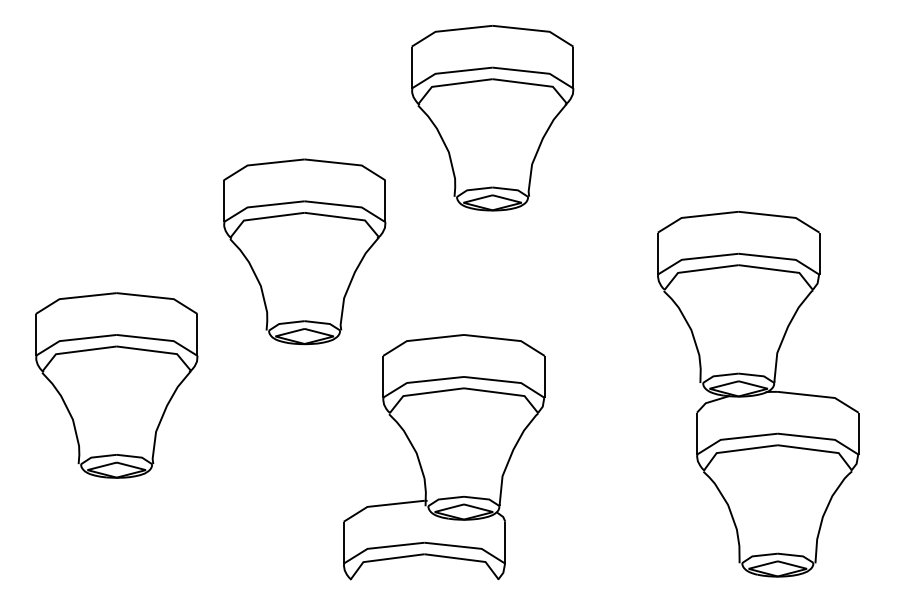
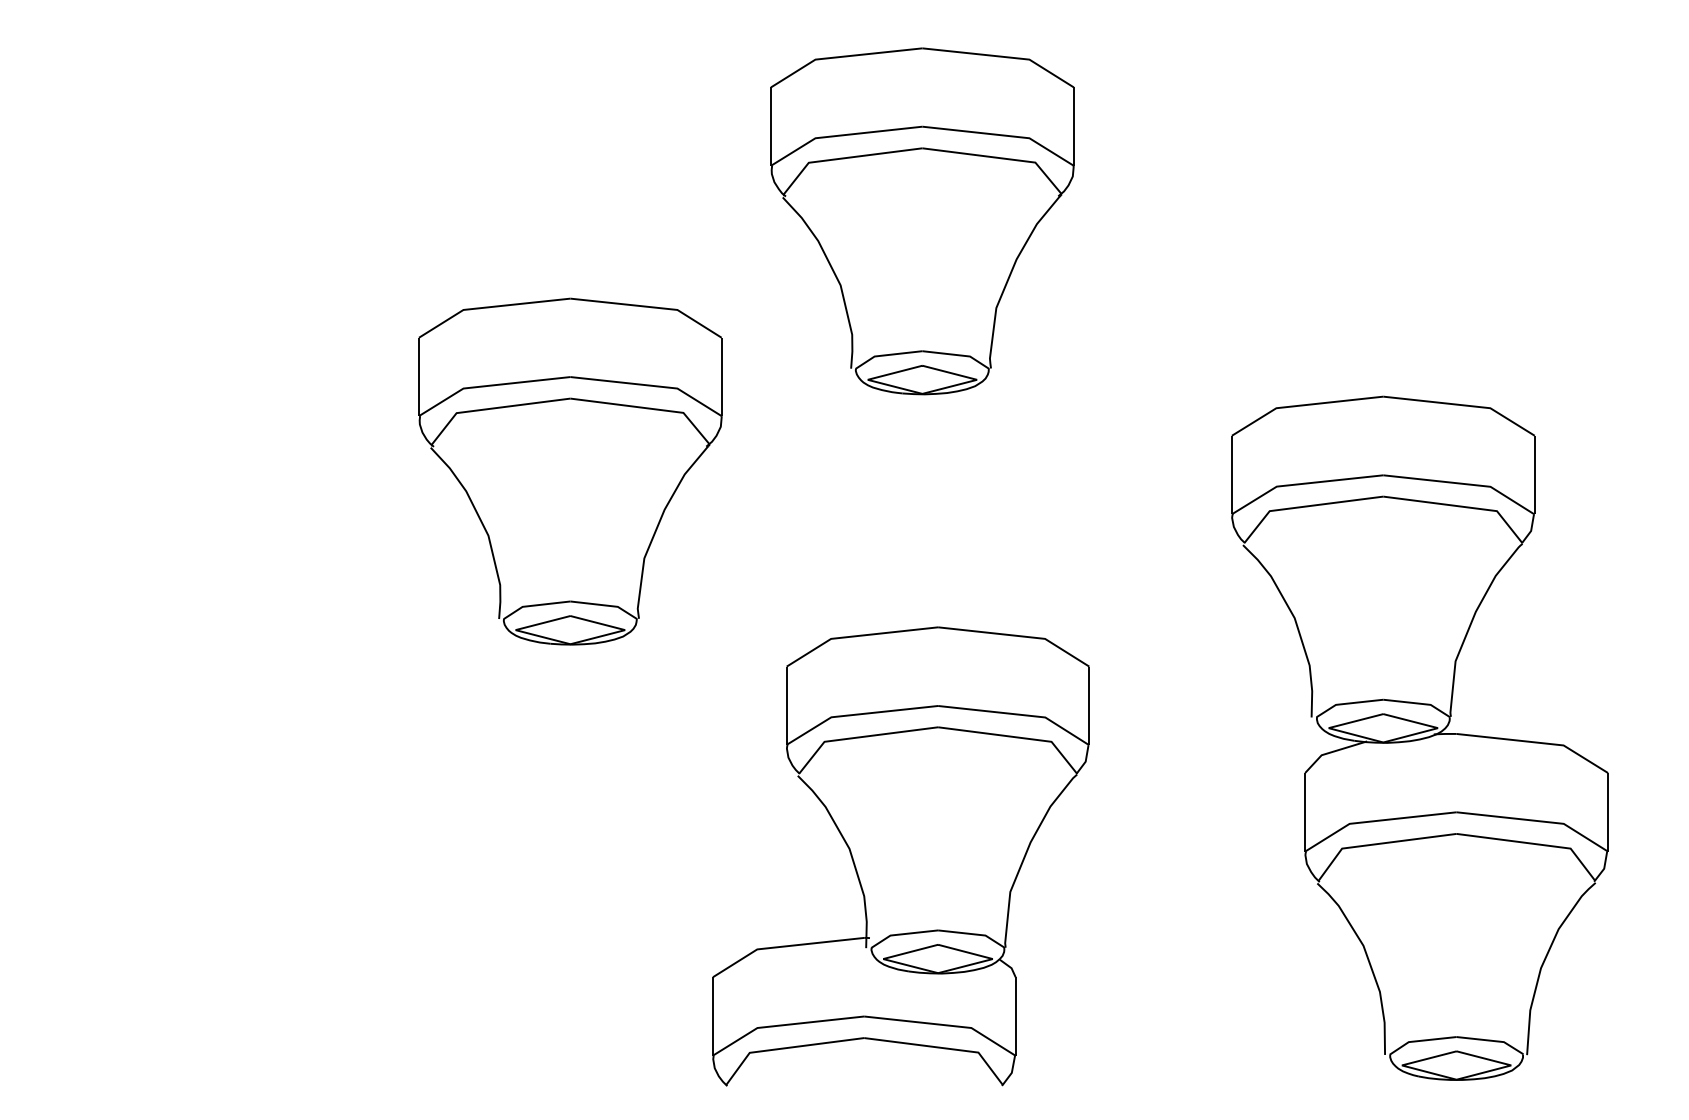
part: (116, 385) -> (218, 722), removed
part: (444, 457) -> (901, 856), moved

